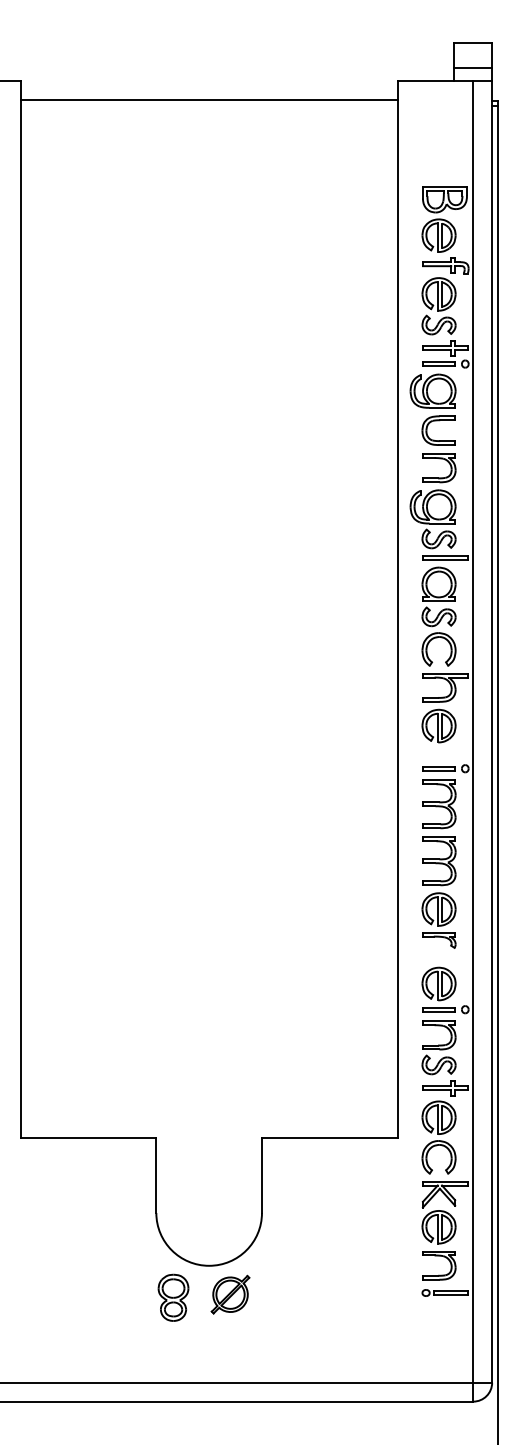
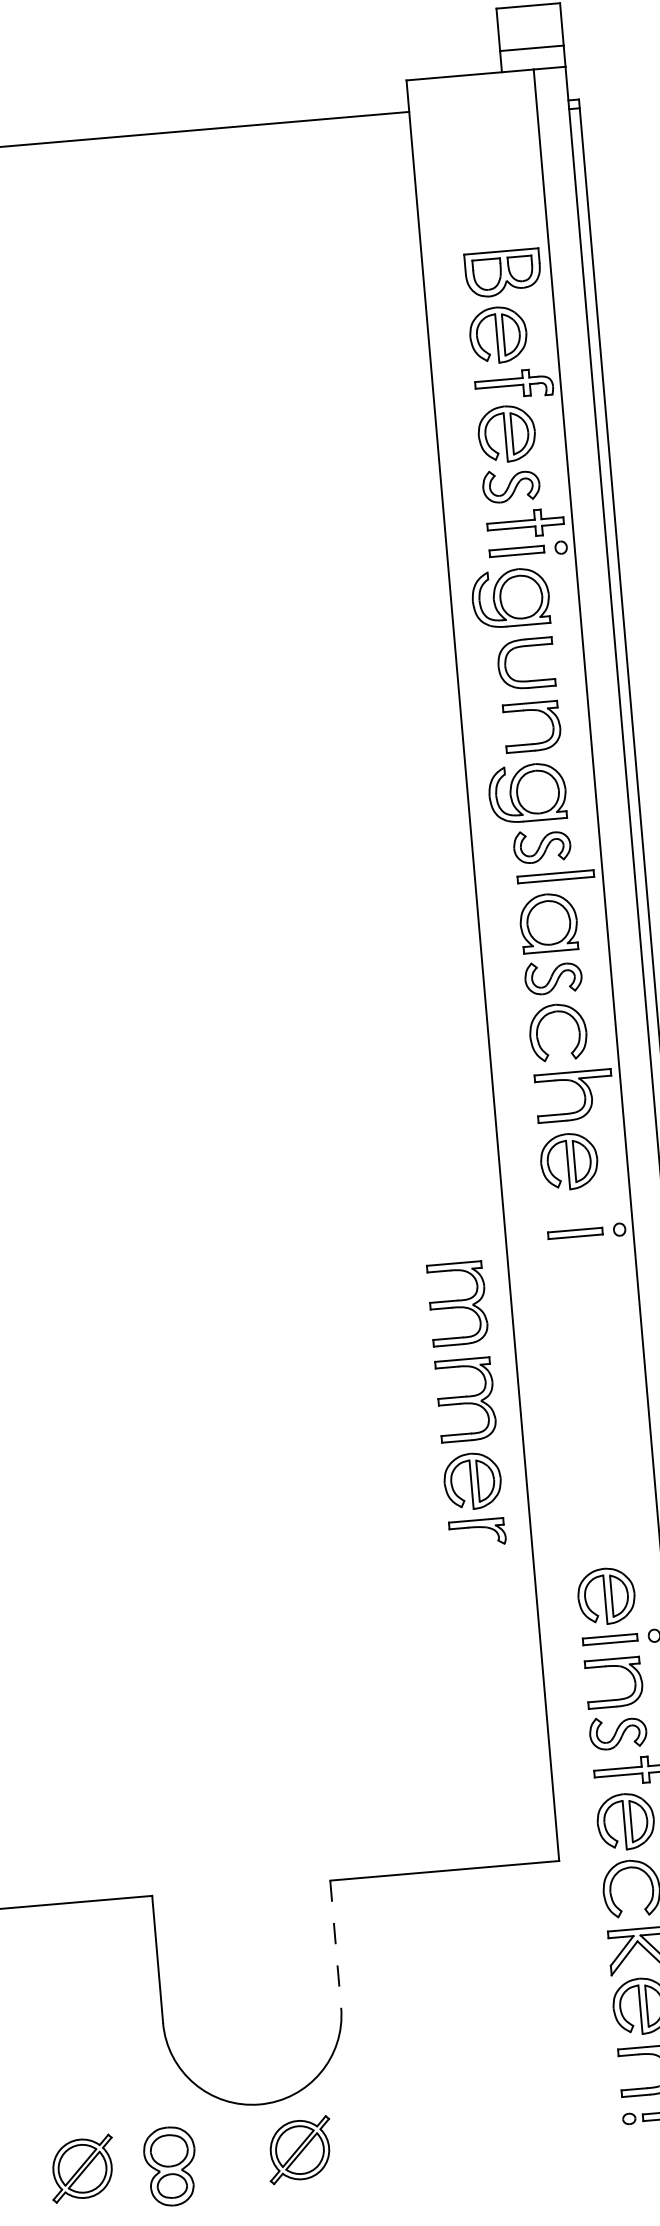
part: (438, 863) -> (465, 1403), moved
line: (261, 1175) -> (334, 1944), solid -> dashed
part: (101, 1294) -> (82, 2168), added
part: (173, 1297) -> (170, 2165), moved

